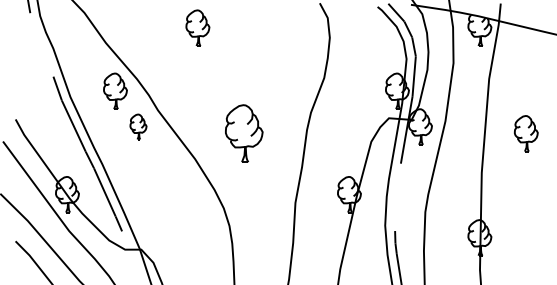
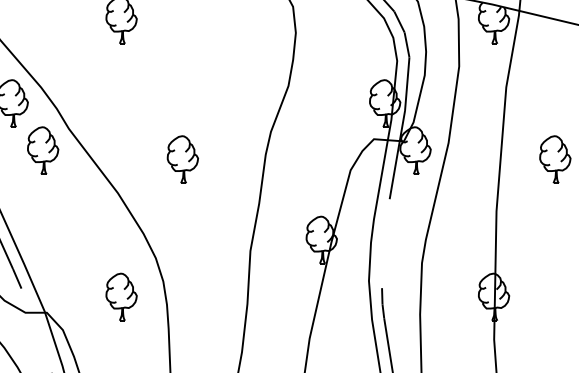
part: (138, 126) -> (43, 150), size x1.43
part: (244, 133) -> (183, 159), size x0.62
part: (197, 237) -> (121, 296), added

